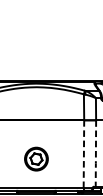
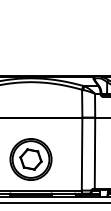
line: (84, 153) -> (82, 153), dashed -> solid
line: (95, 154) -> (94, 154), dashed -> solid
part: (35, 159) -> (30, 159), size x1.67

